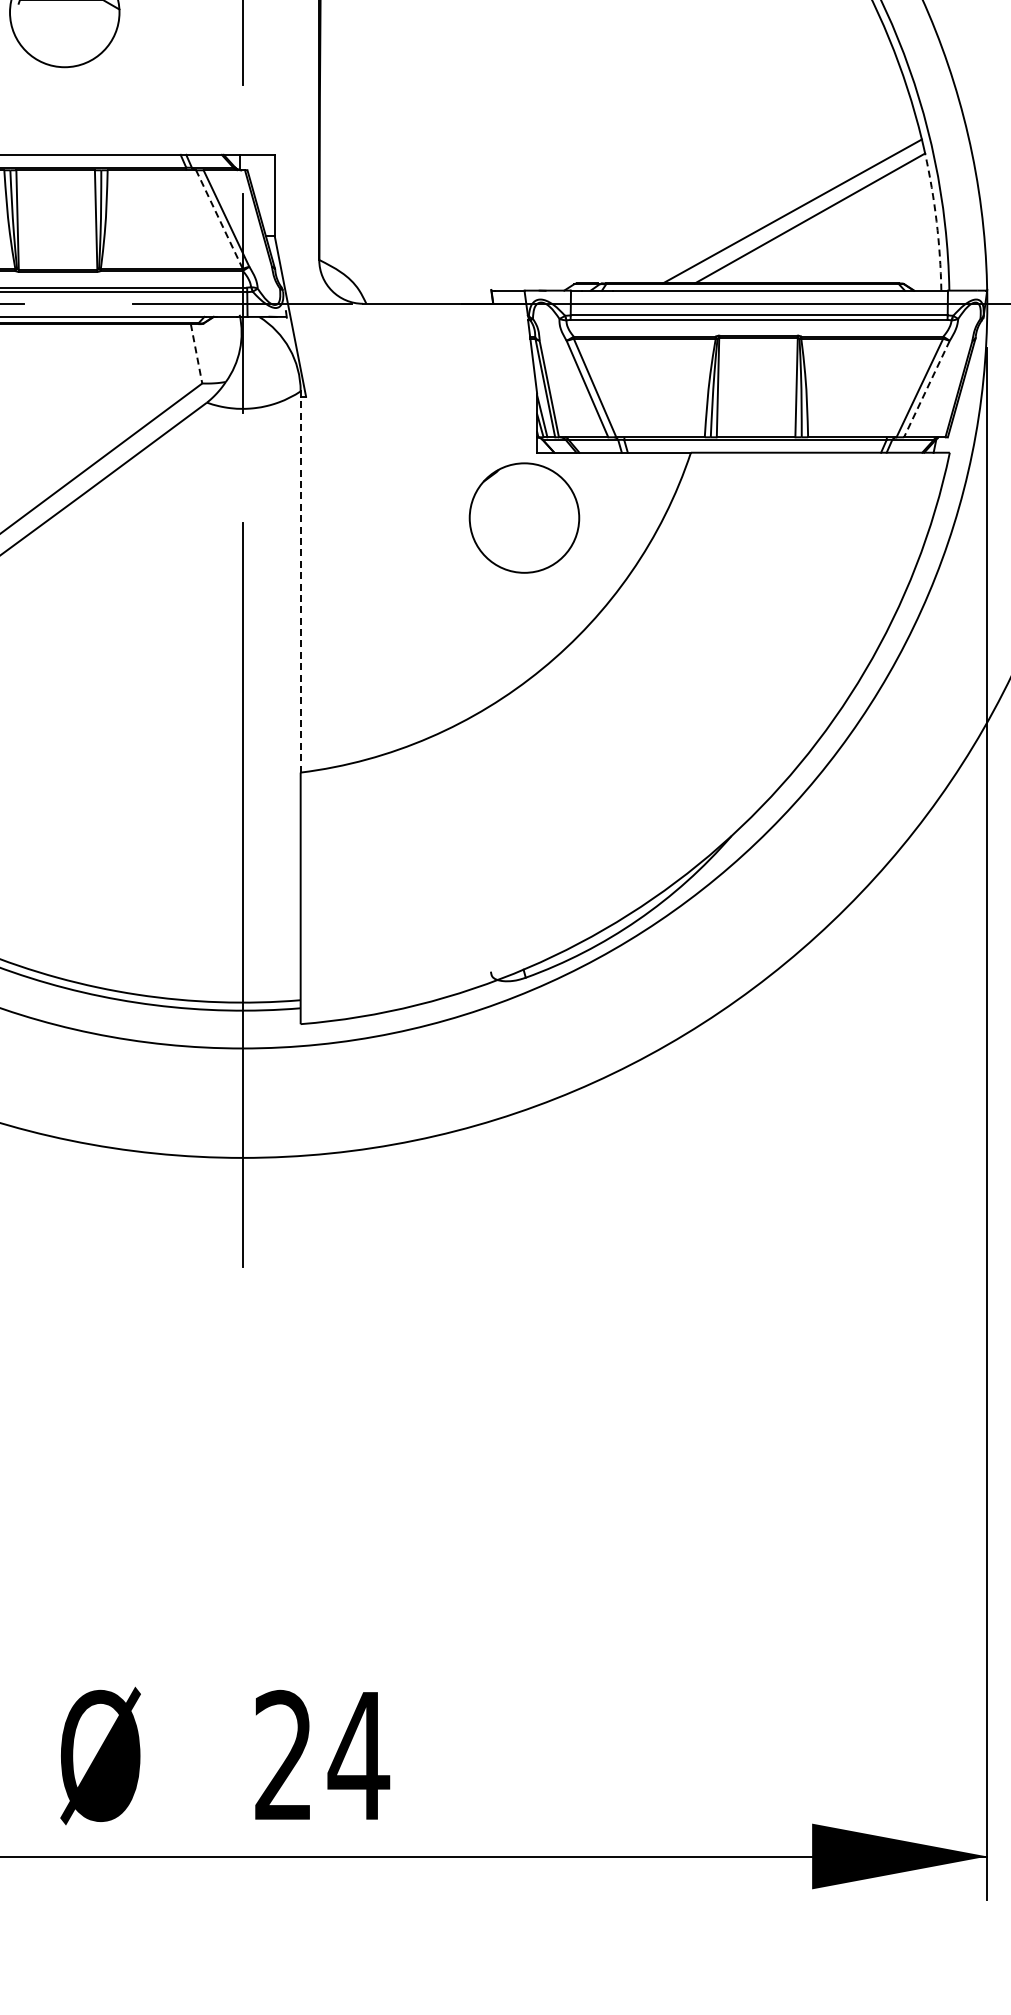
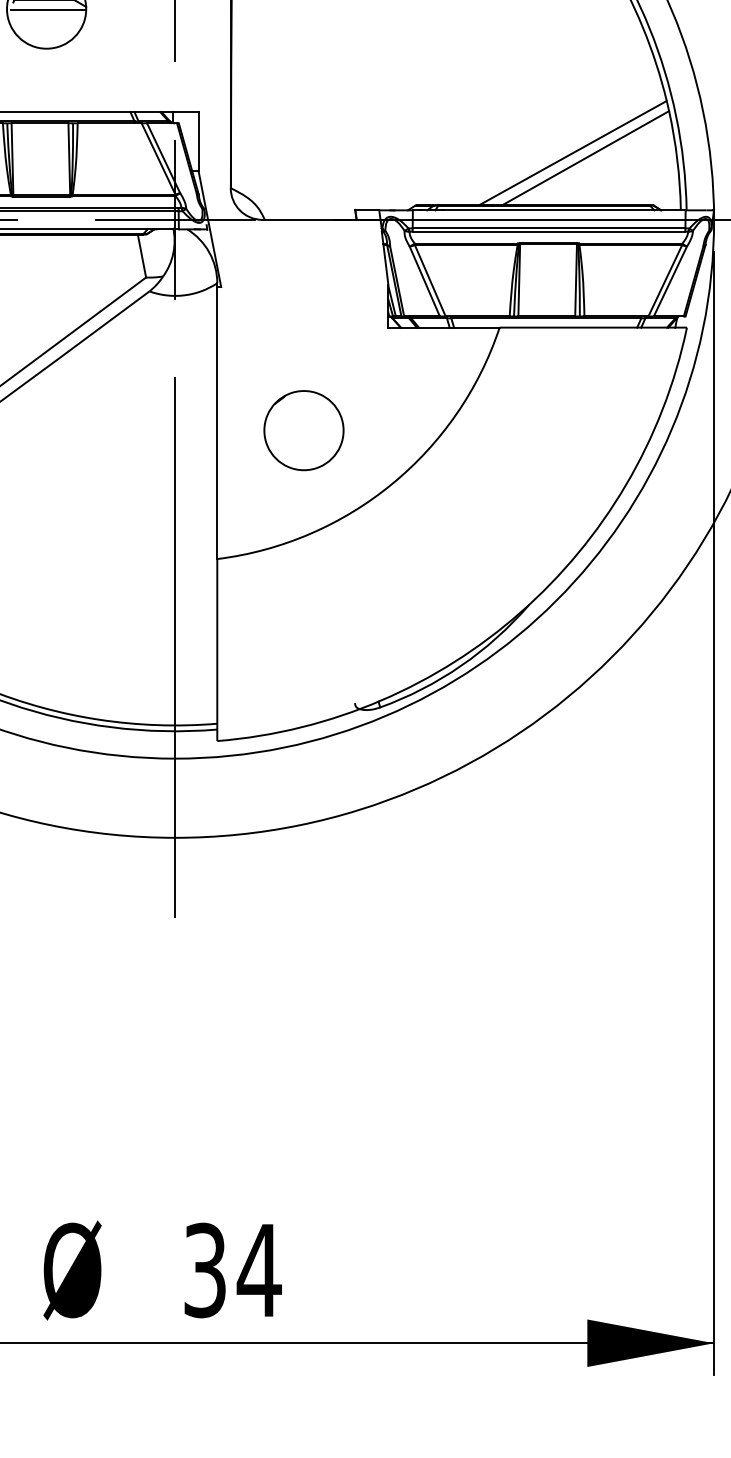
line: (67, 13) -> (48, 9), added
line: (219, 219) -> (158, 158), dashed -> solid
arc: (936, 221) -> (677, 160), dashed -> solid
line: (196, 354) -> (141, 256), dashed -> solid
line: (926, 389) -> (670, 281), dashed -> solid
part: (524, 517) -> (304, 430), moved
line: (300, 584) -> (217, 422), dashed -> solid
text: (283, 1756) -> (204, 1270), 24 -> 34

